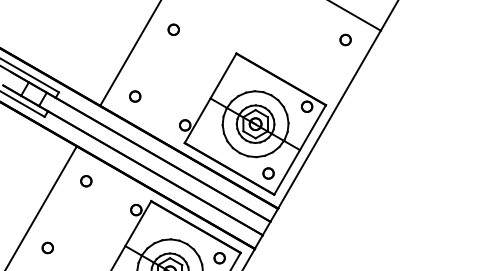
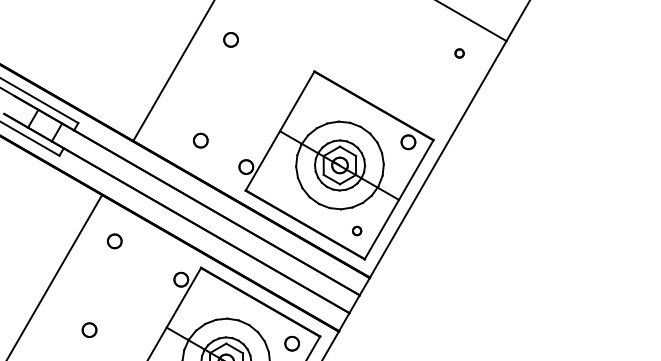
part: (345, 40) -> (459, 53), size x0.6
part: (134, 96) -> (200, 140), moved
part: (268, 173) -> (356, 230), size x0.6
part: (47, 247) -> (89, 329), moved

